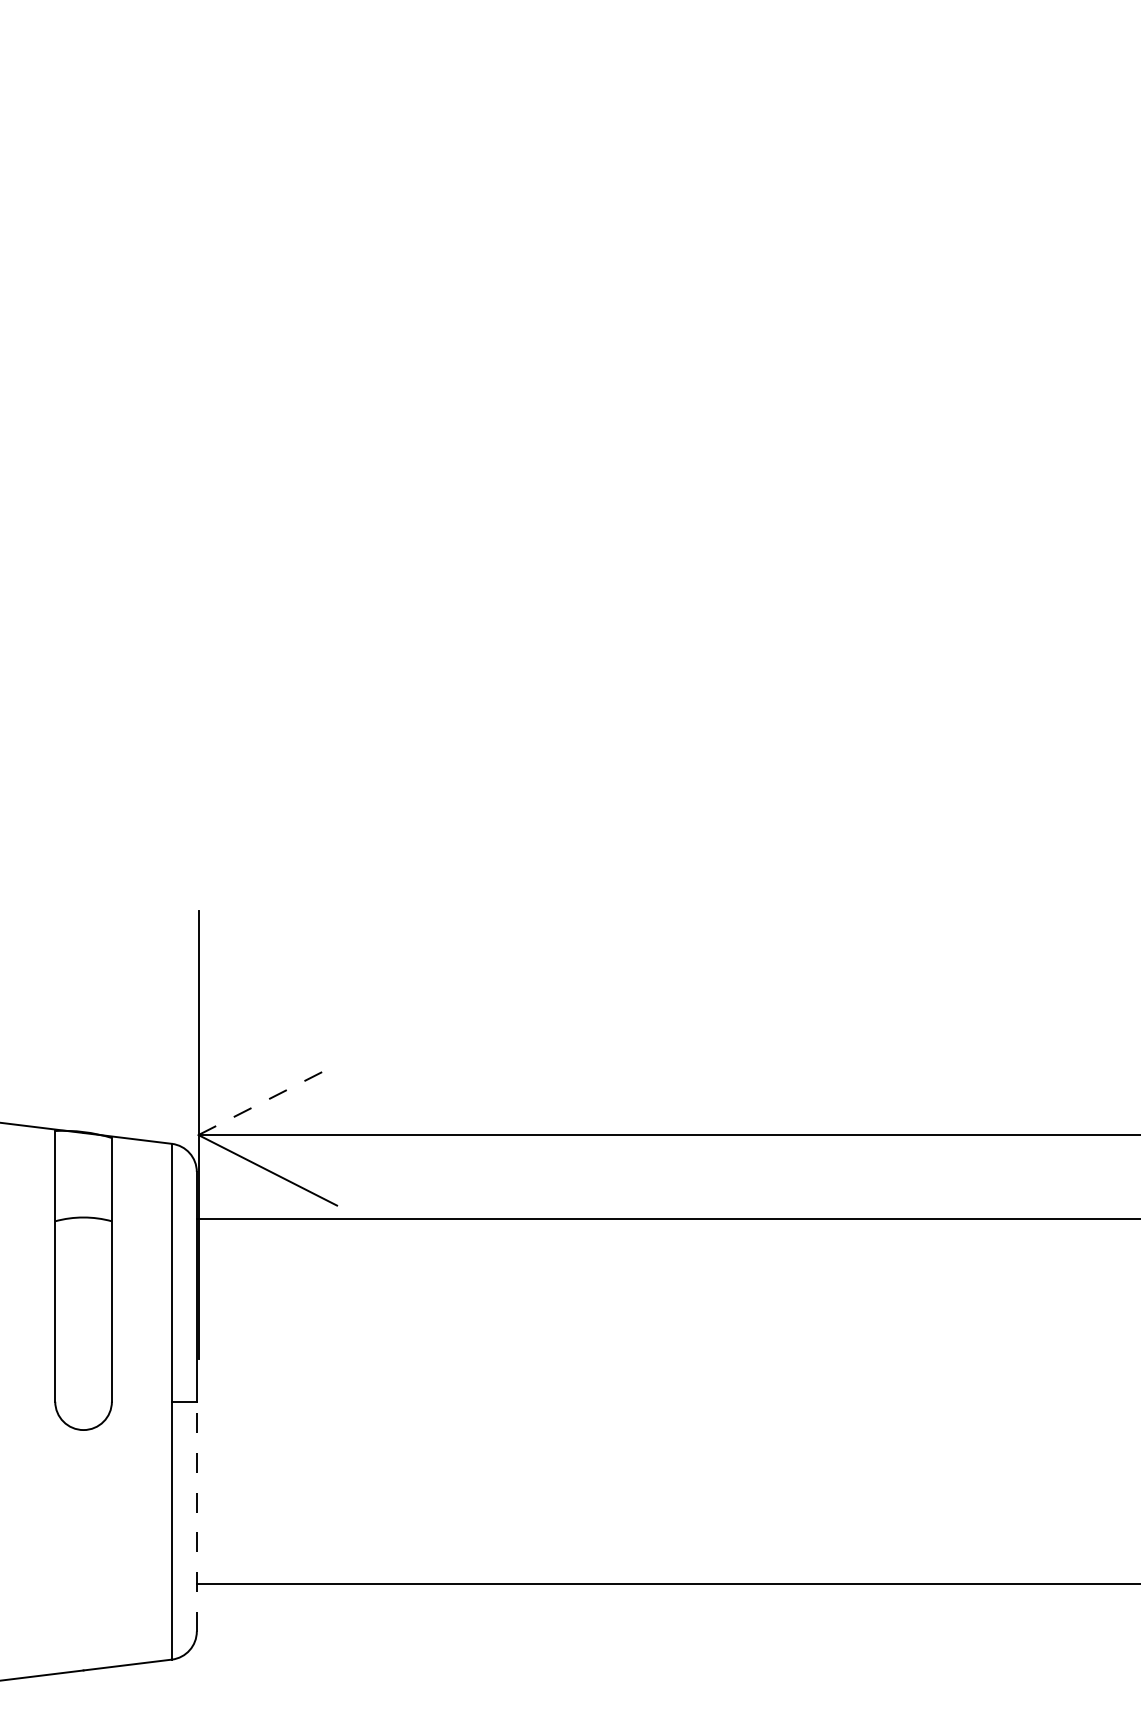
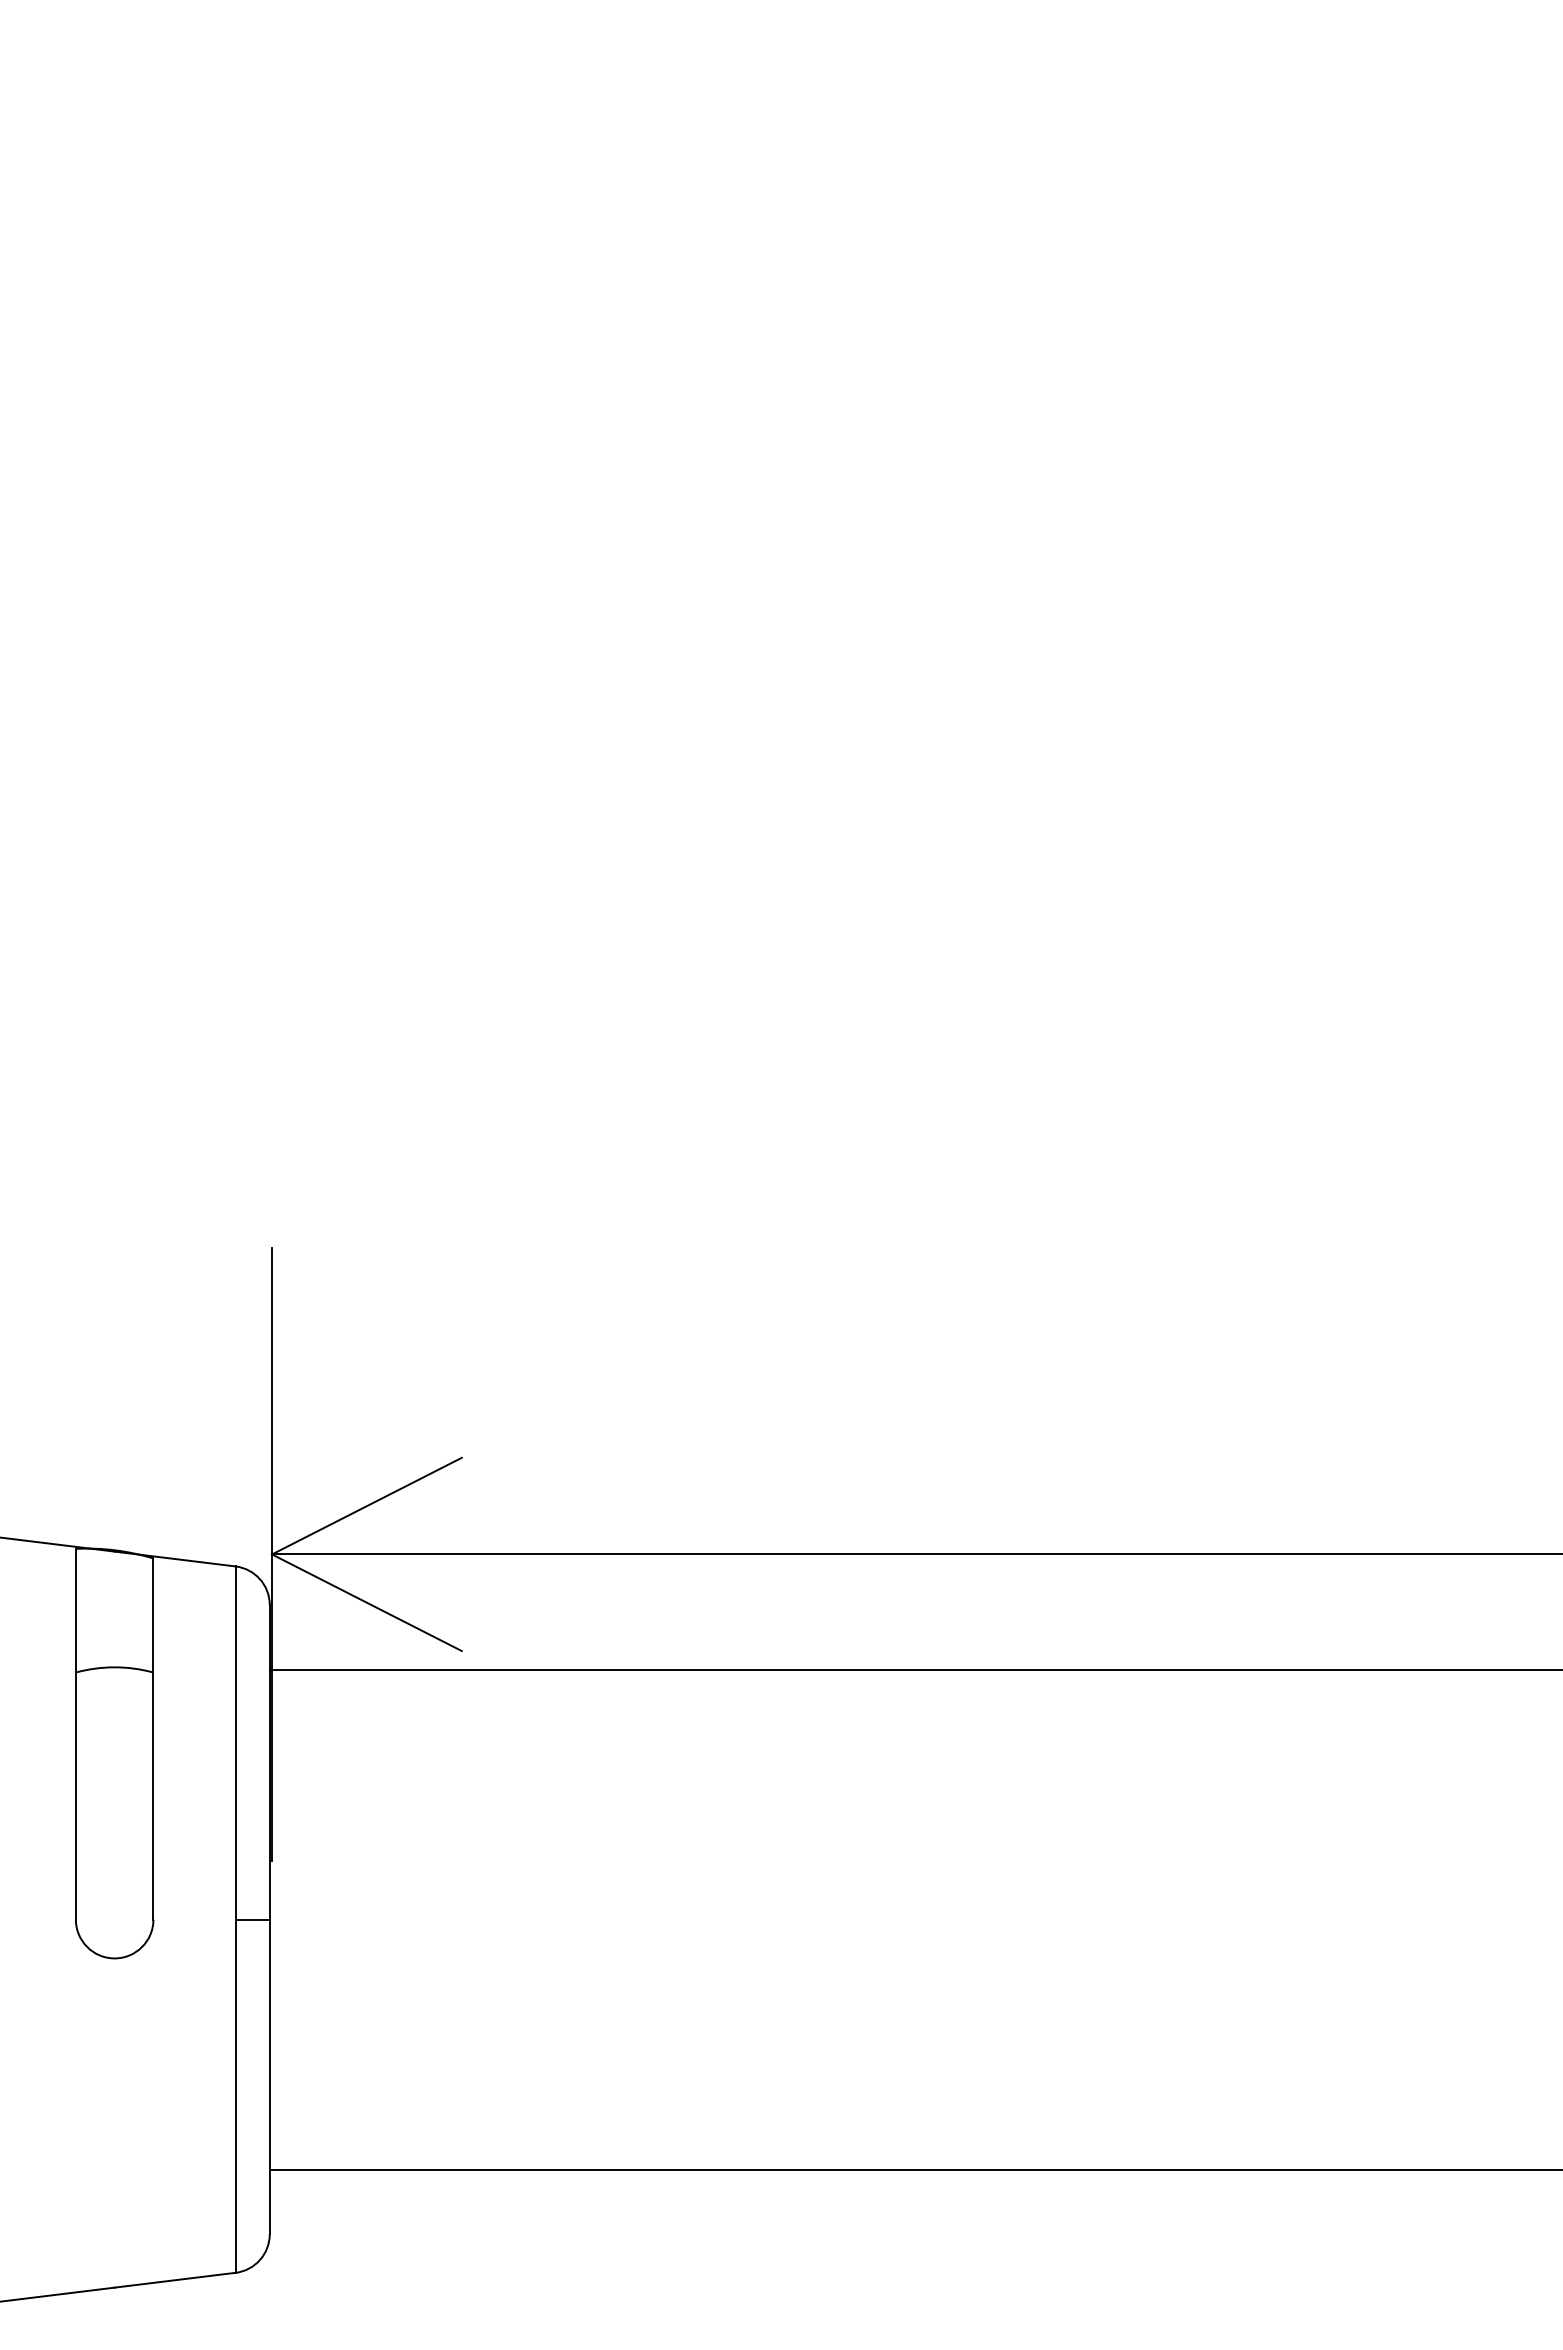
line: (268, 1099) -> (367, 1505), dashed -> solid
line: (196, 1516) -> (269, 2076), dashed -> solid

